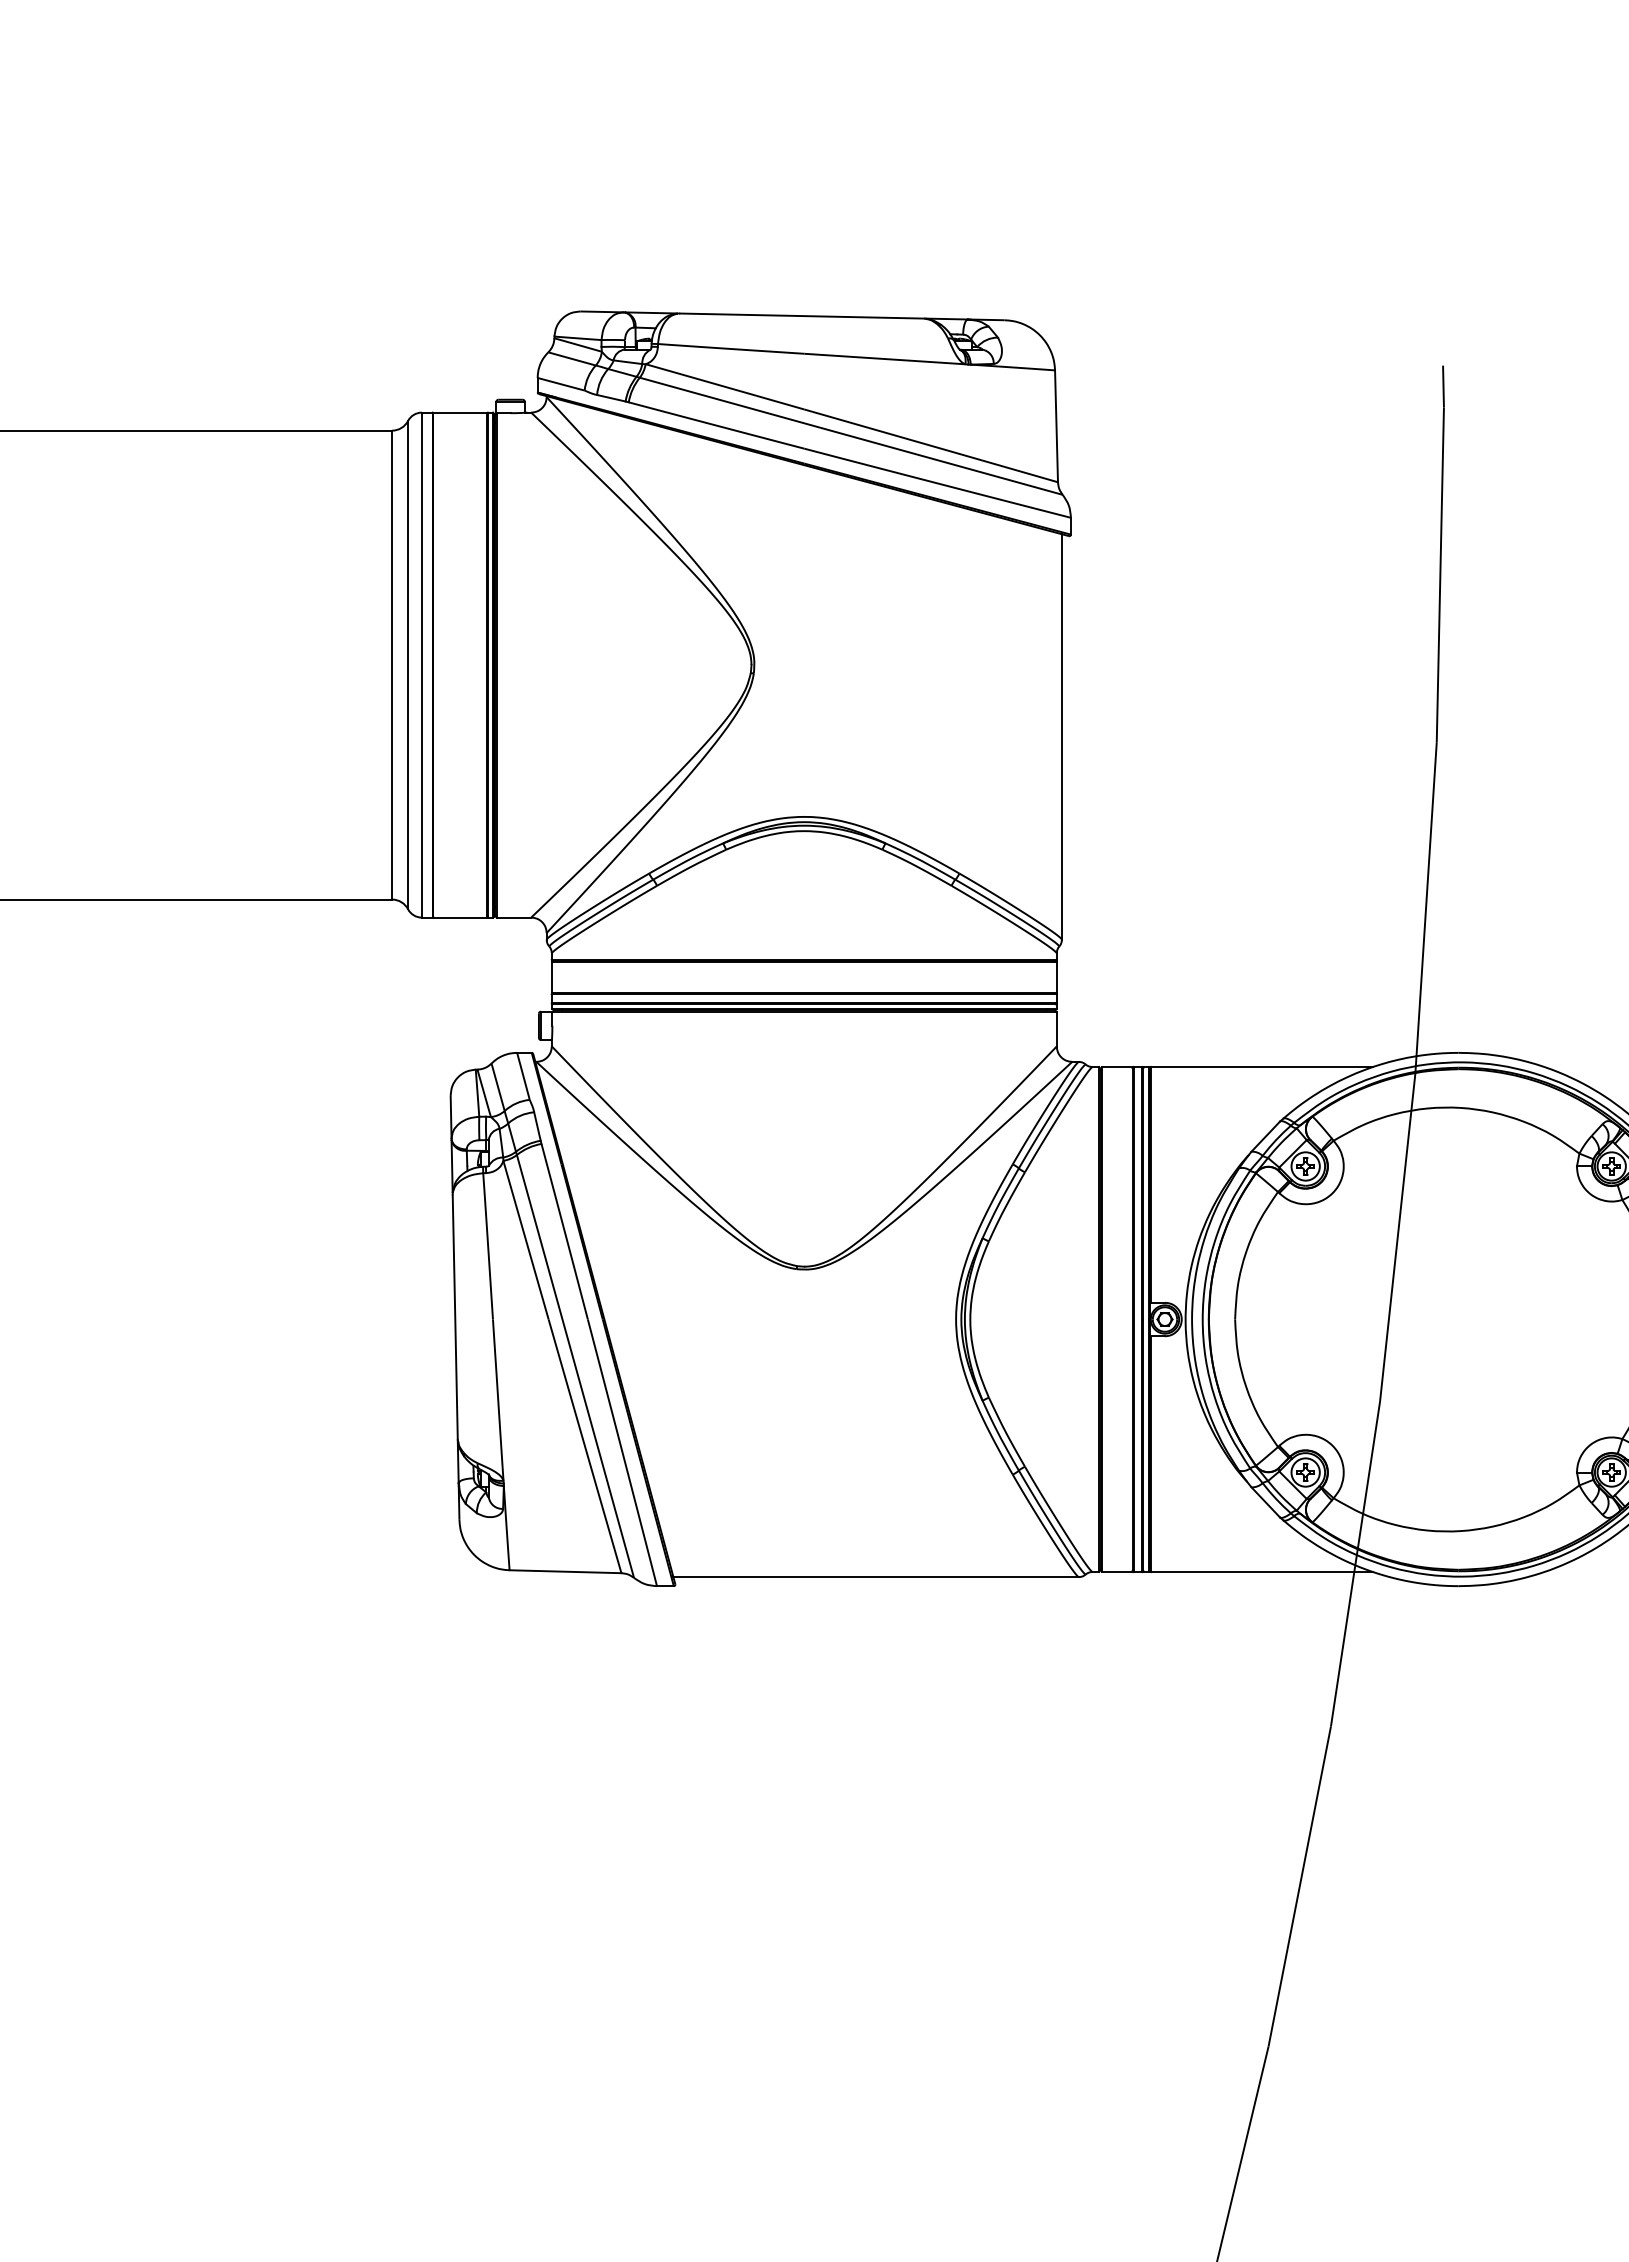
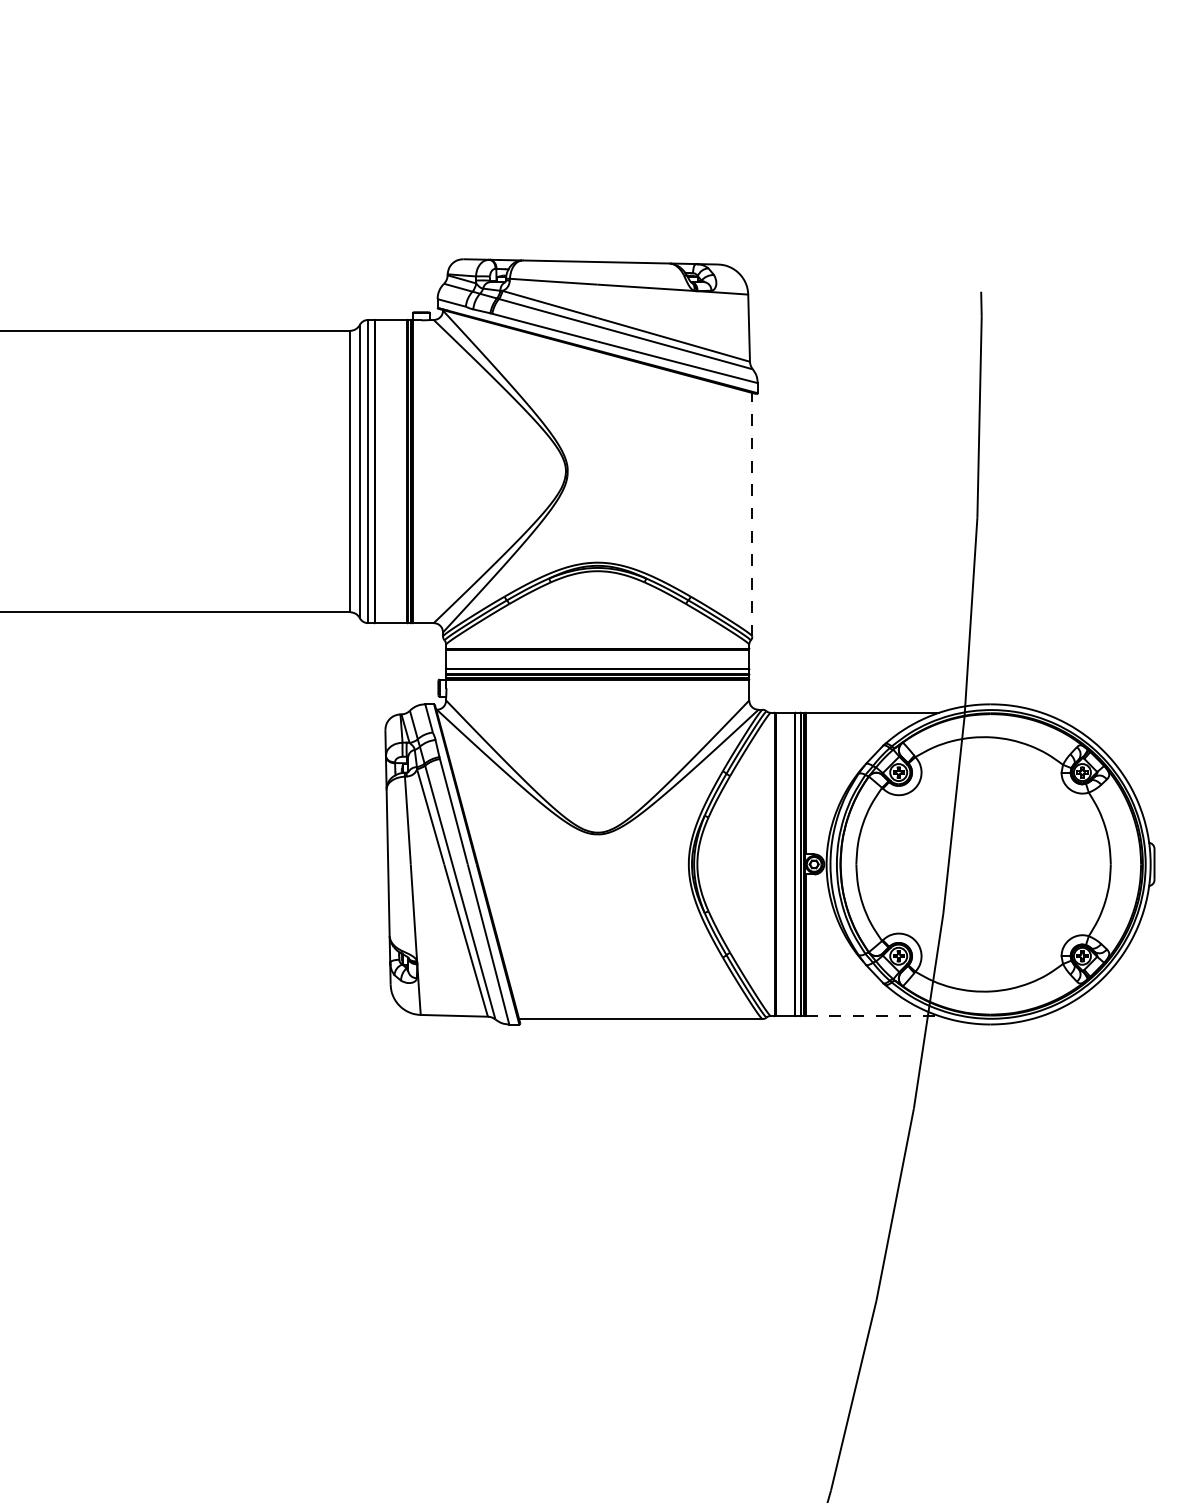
line: (1062, 736) -> (752, 514), solid -> dashed
line: (1262, 1572) -> (872, 1016), solid -> dashed

